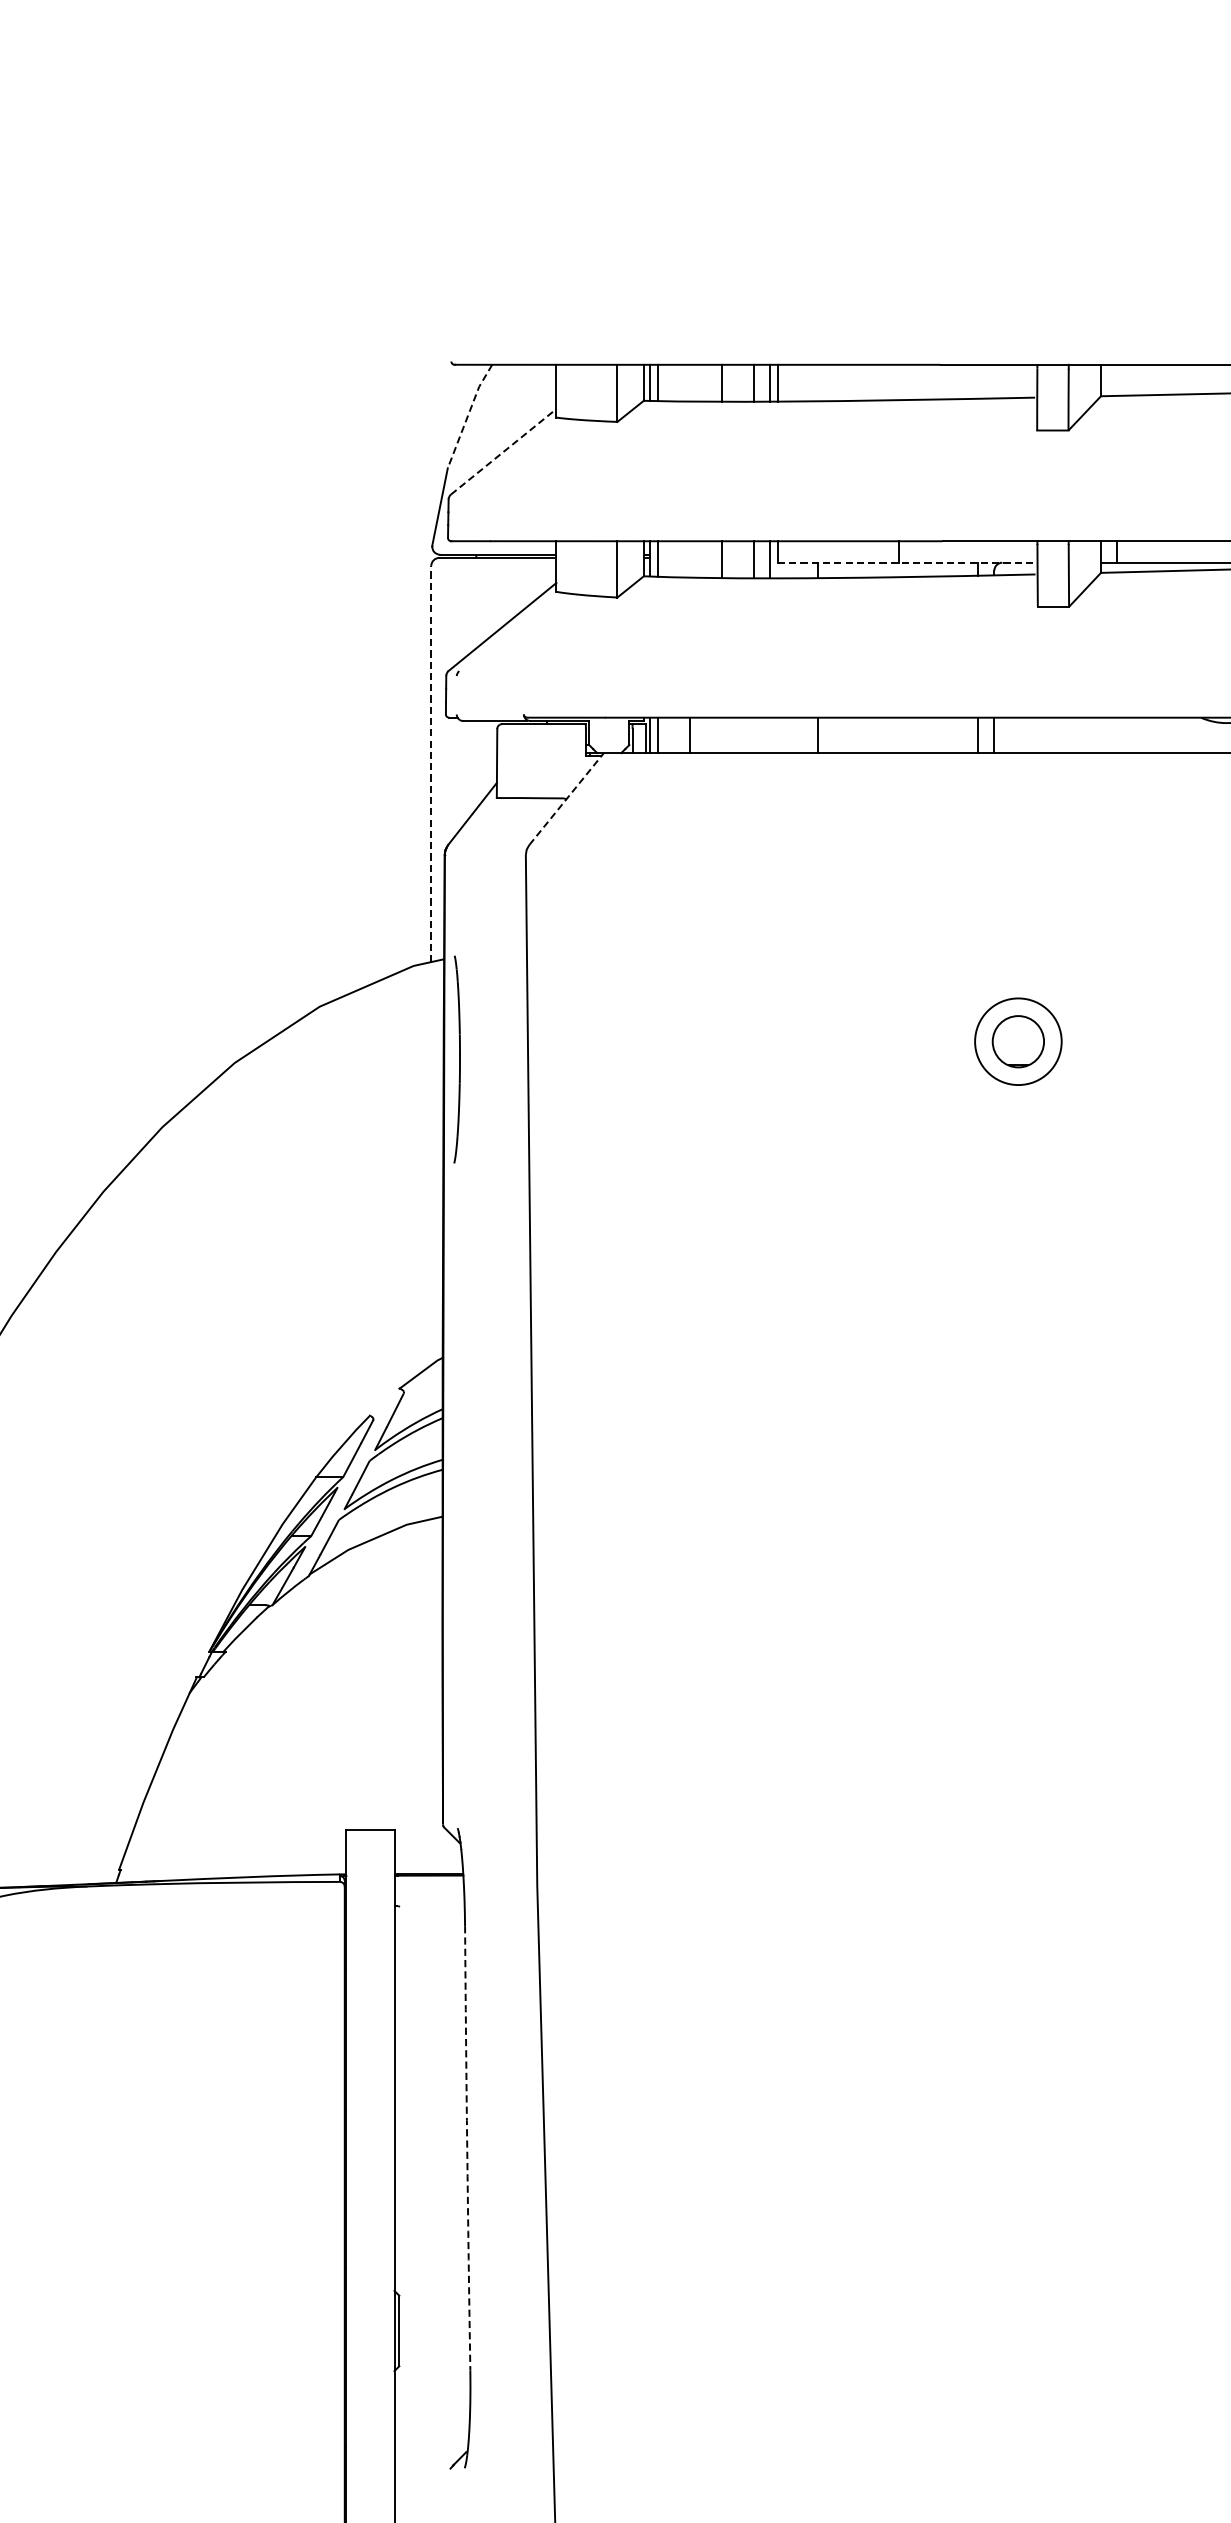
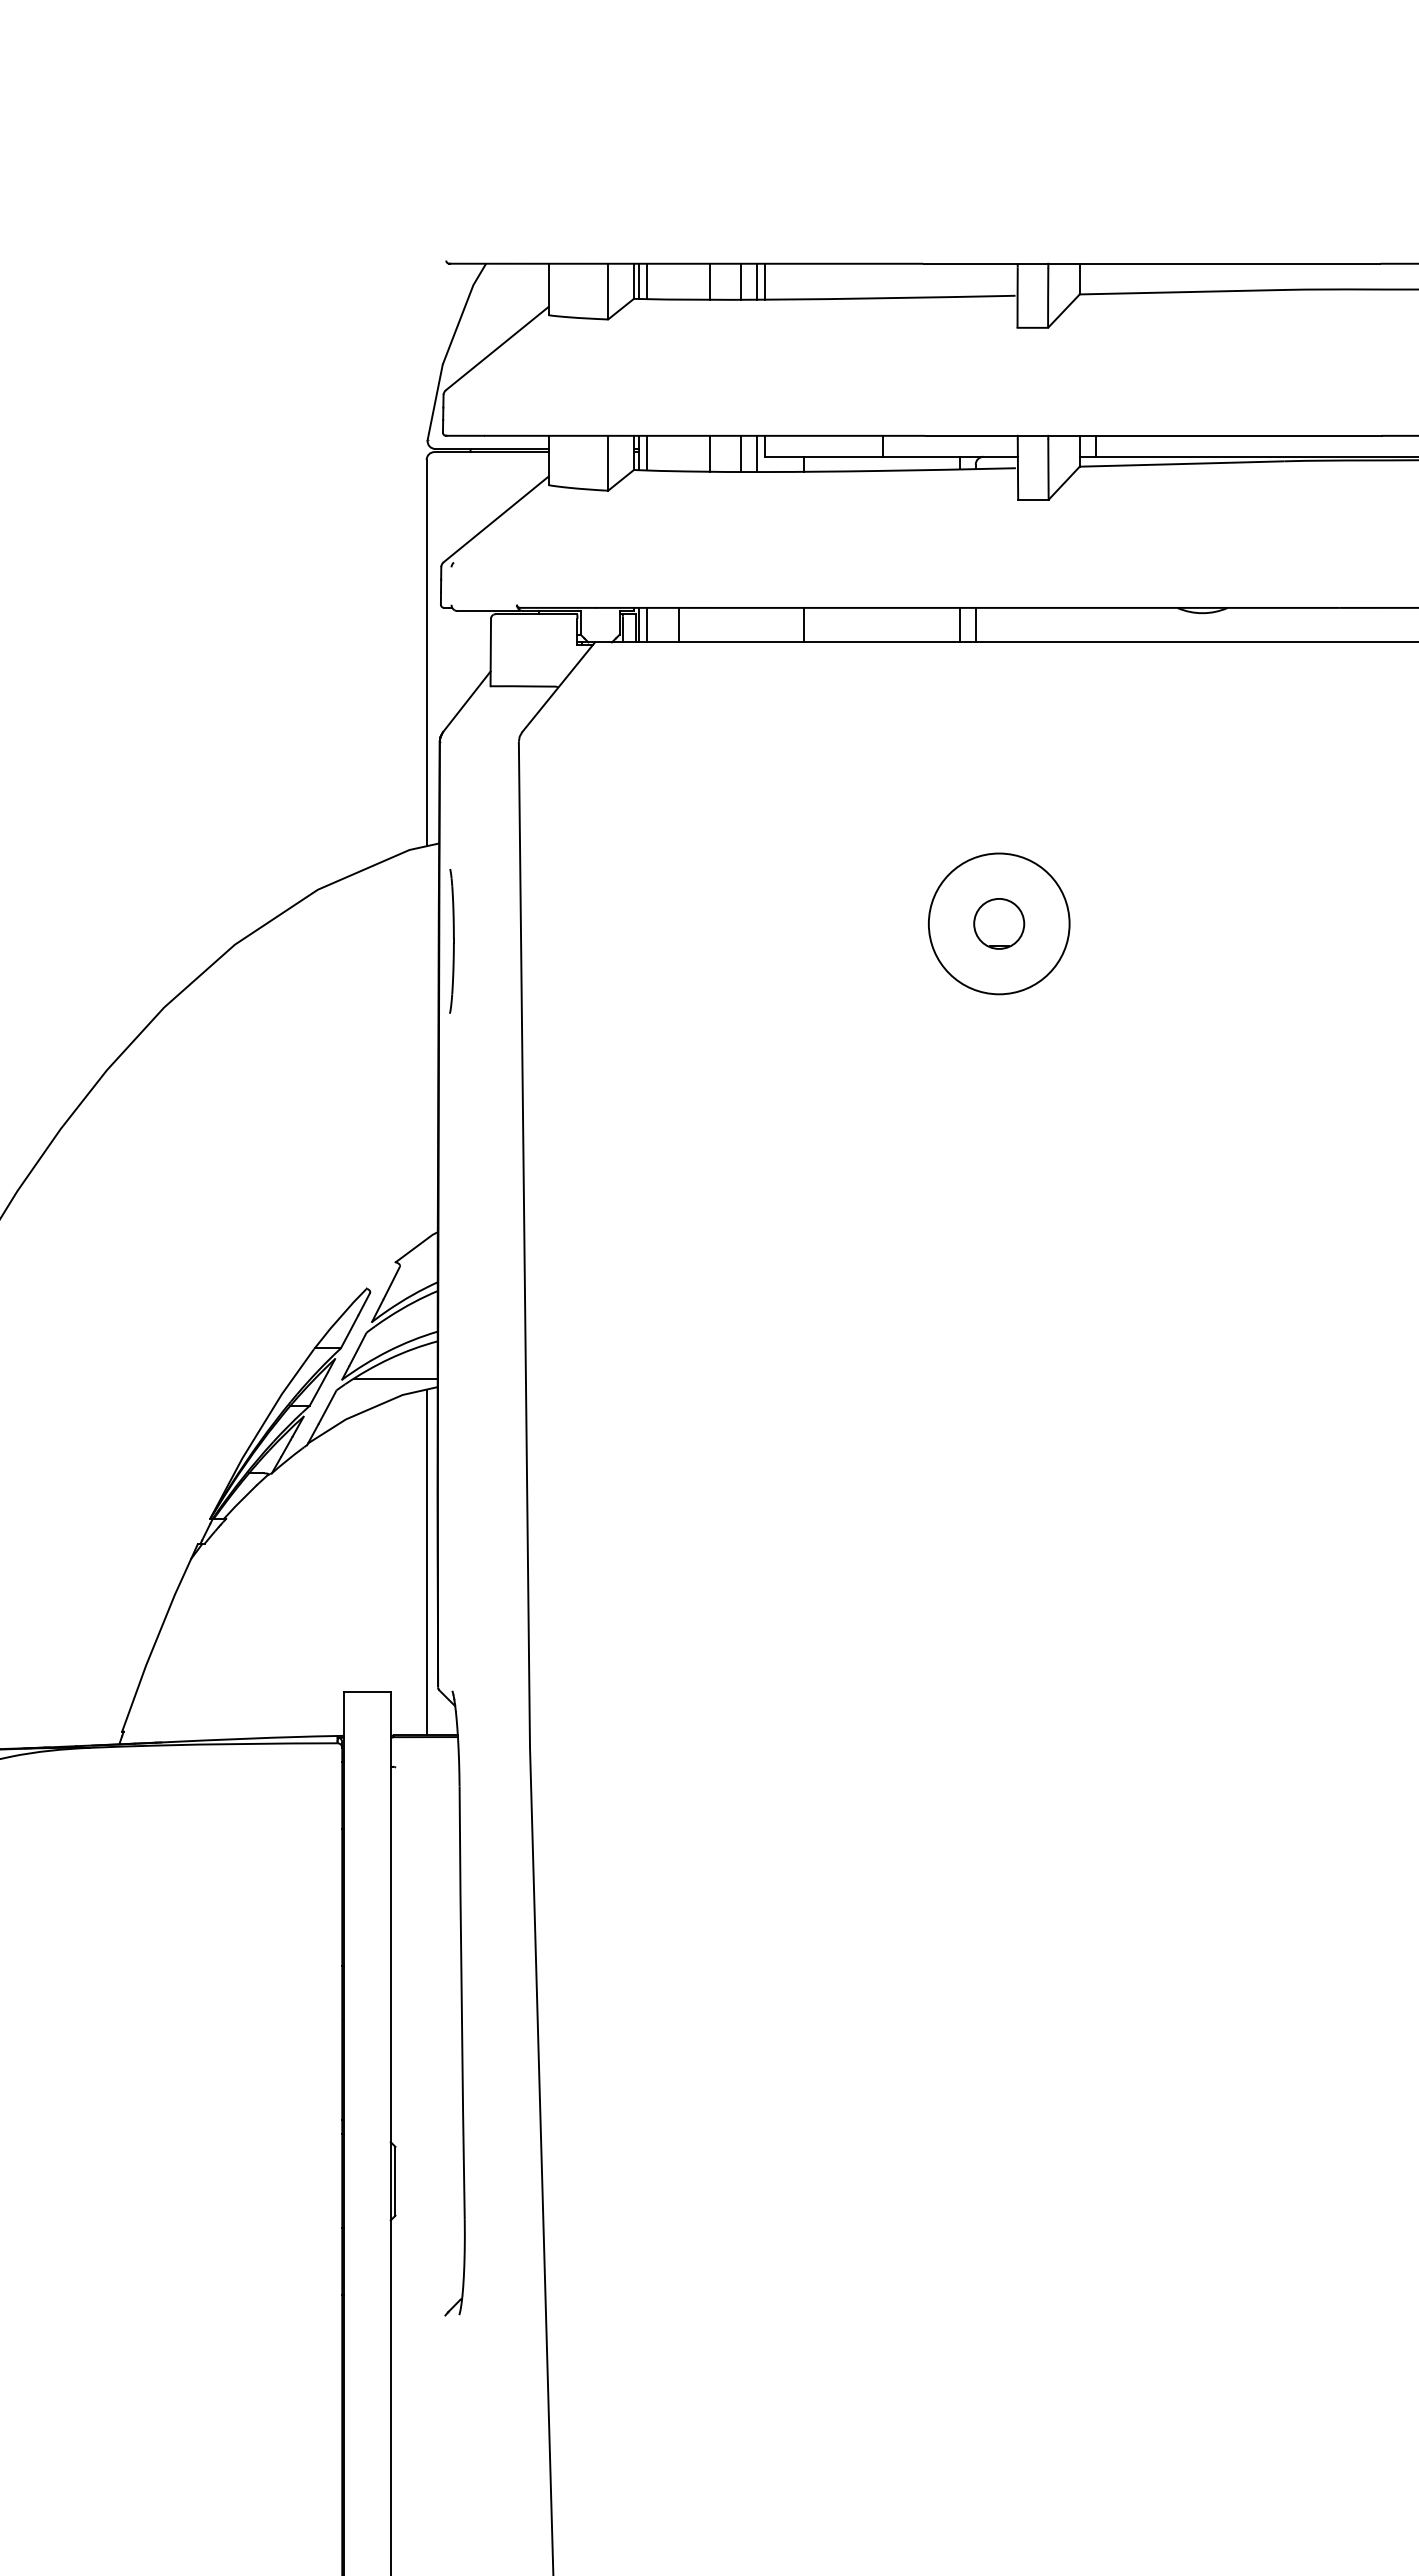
line: (468, 414) -> (462, 312), dashed -> solid
line: (503, 451) -> (497, 348), dashed -> solid
line: (907, 562) -> (891, 456), dashed -> solid
line: (431, 763) -> (426, 652), dashed -> solid
line: (566, 799) -> (558, 687), dashed -> solid
circle: (1017, 1041) -> (998, 923), size x1.67
part: (456, 1059) -> (451, 941), size x0.71
line: (399, 1508) -> (395, 1379), added
line: (431, 1696) -> (426, 1562), added
arc: (467, 2148) -> (461, 2003), dashed -> solid

